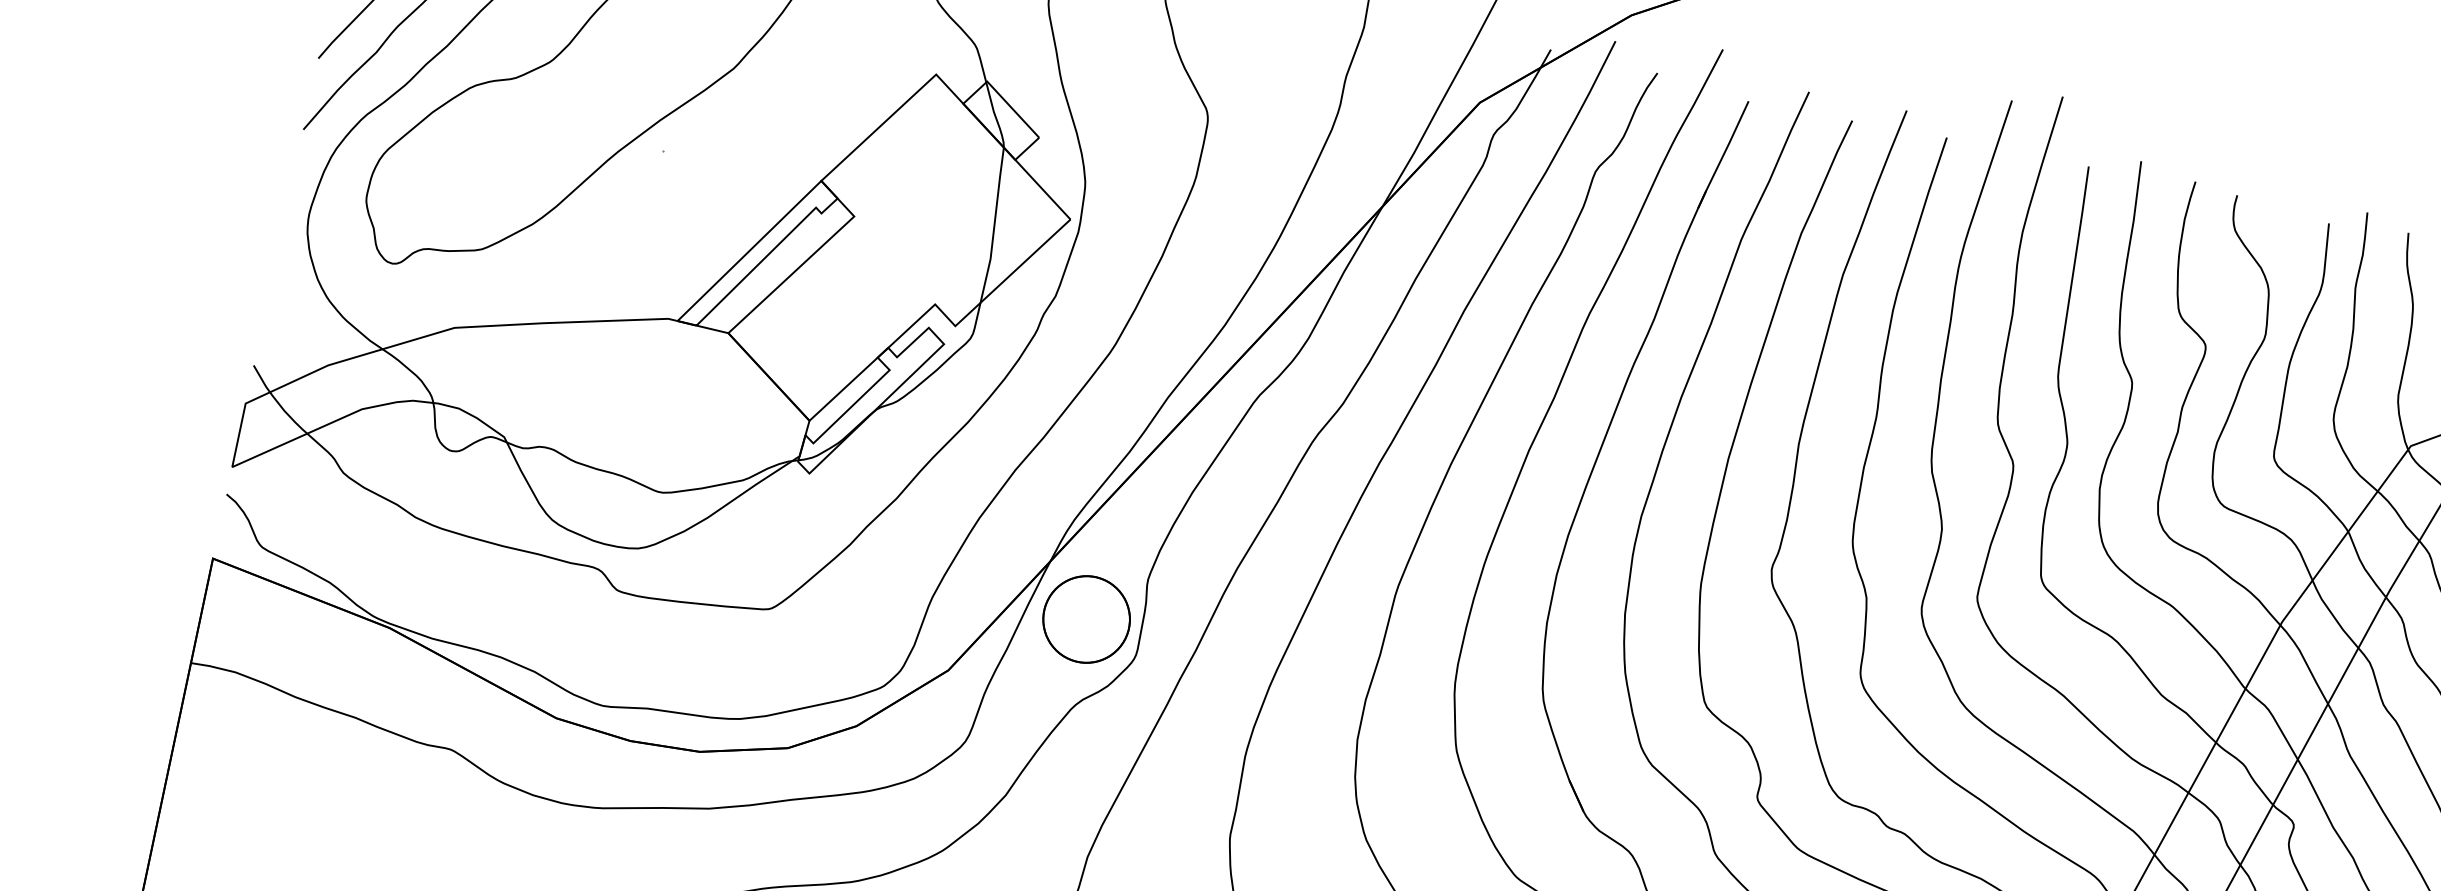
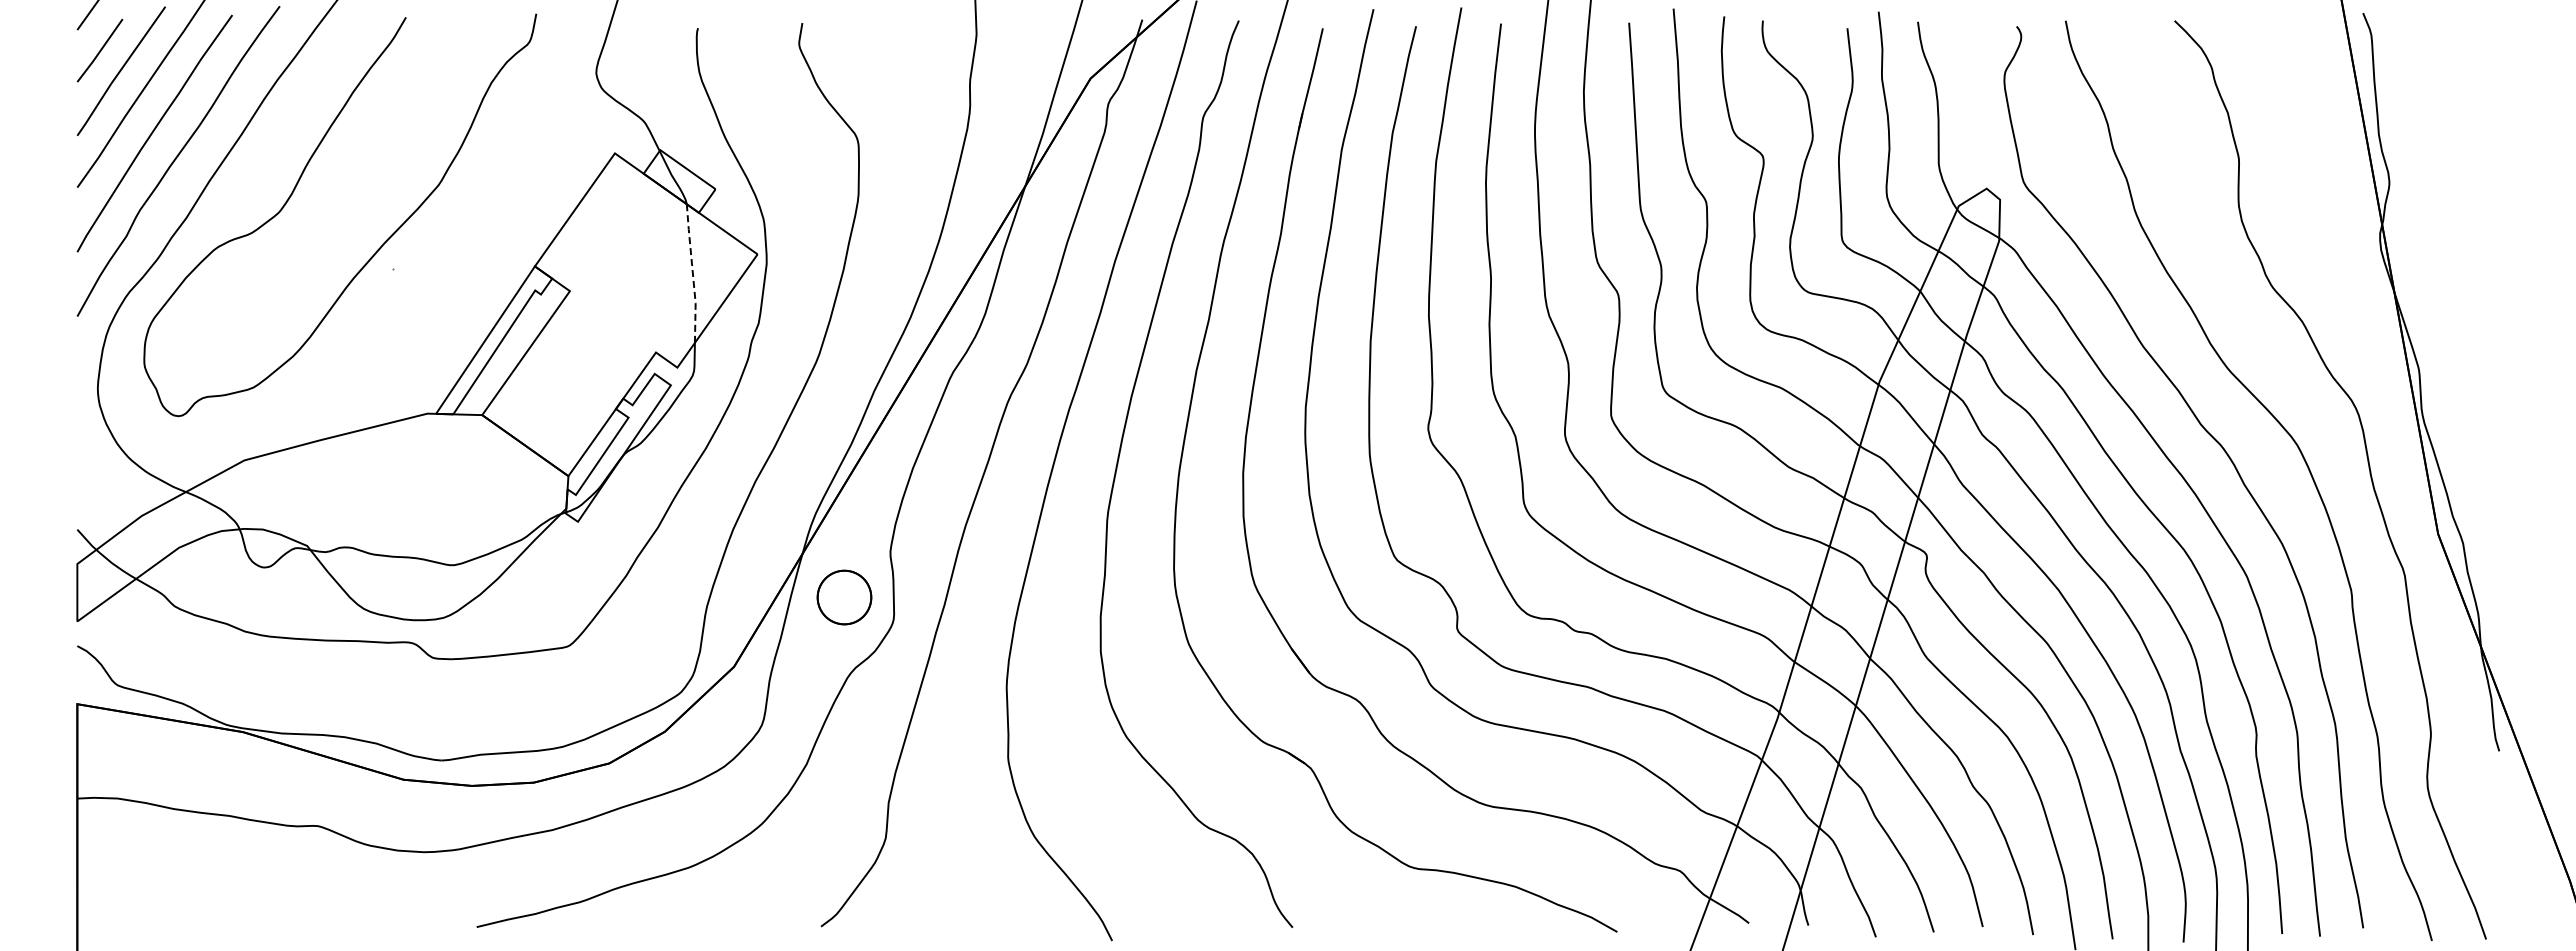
line: (994, 225) -> (692, 273), solid -> dashed
part: (1086, 619) -> (844, 597), size x0.7

